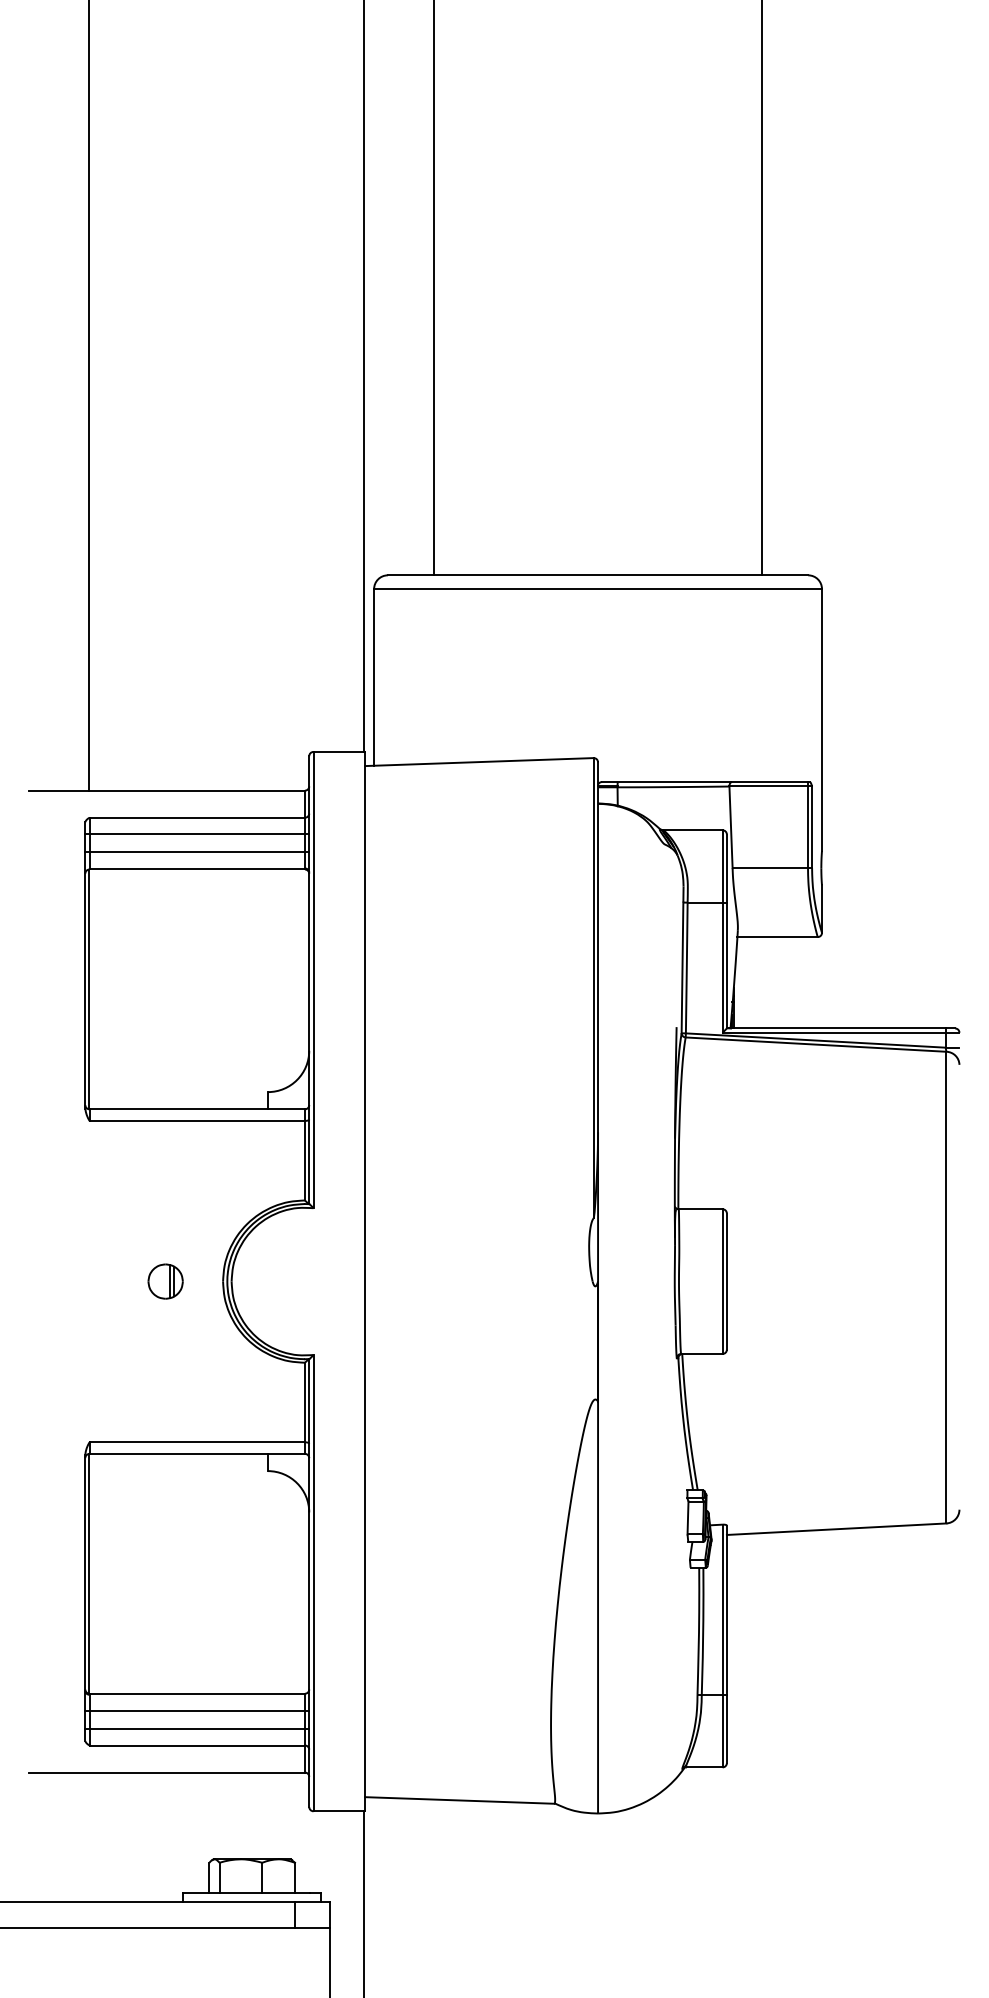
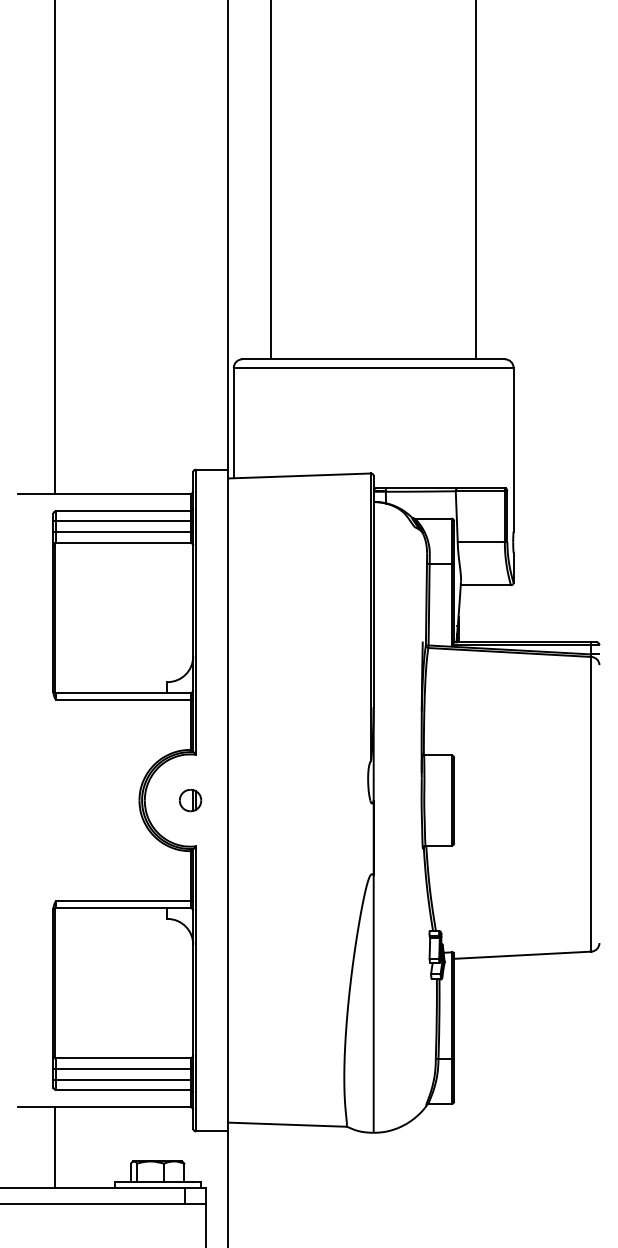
part: (165, 1281) -> (190, 800), moved
line: (88, 1836) -> (55, 1147), added

